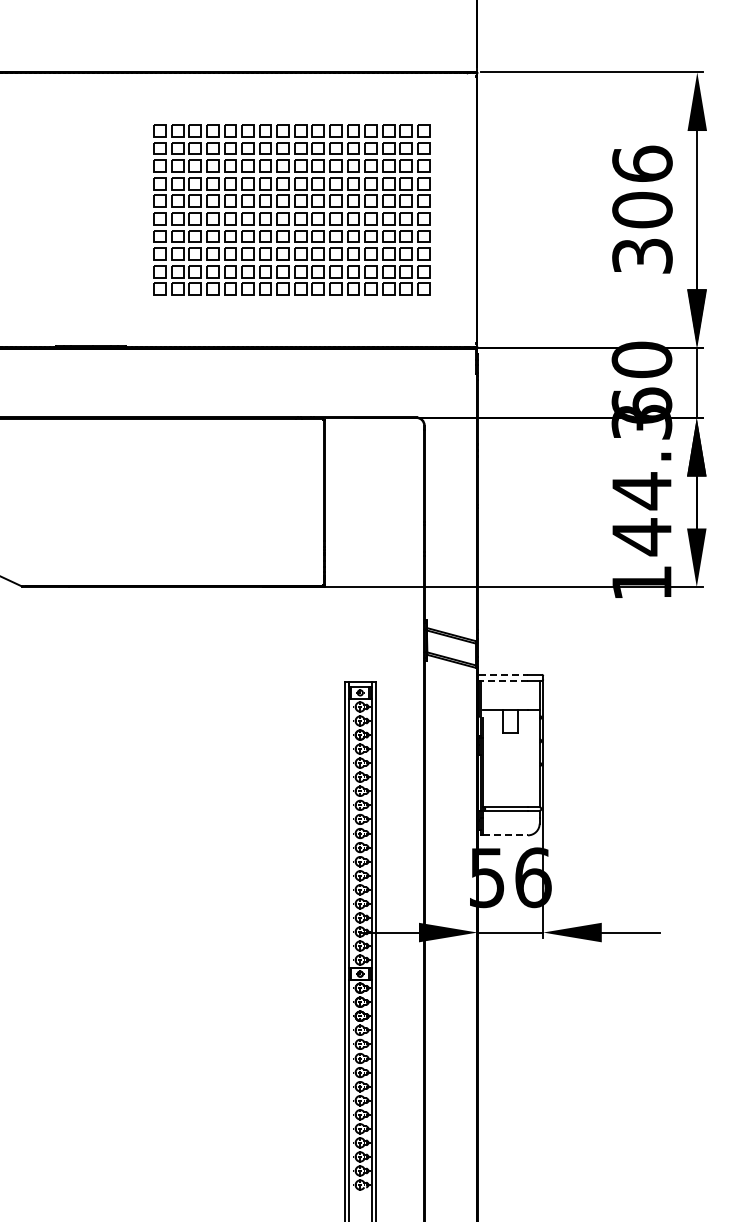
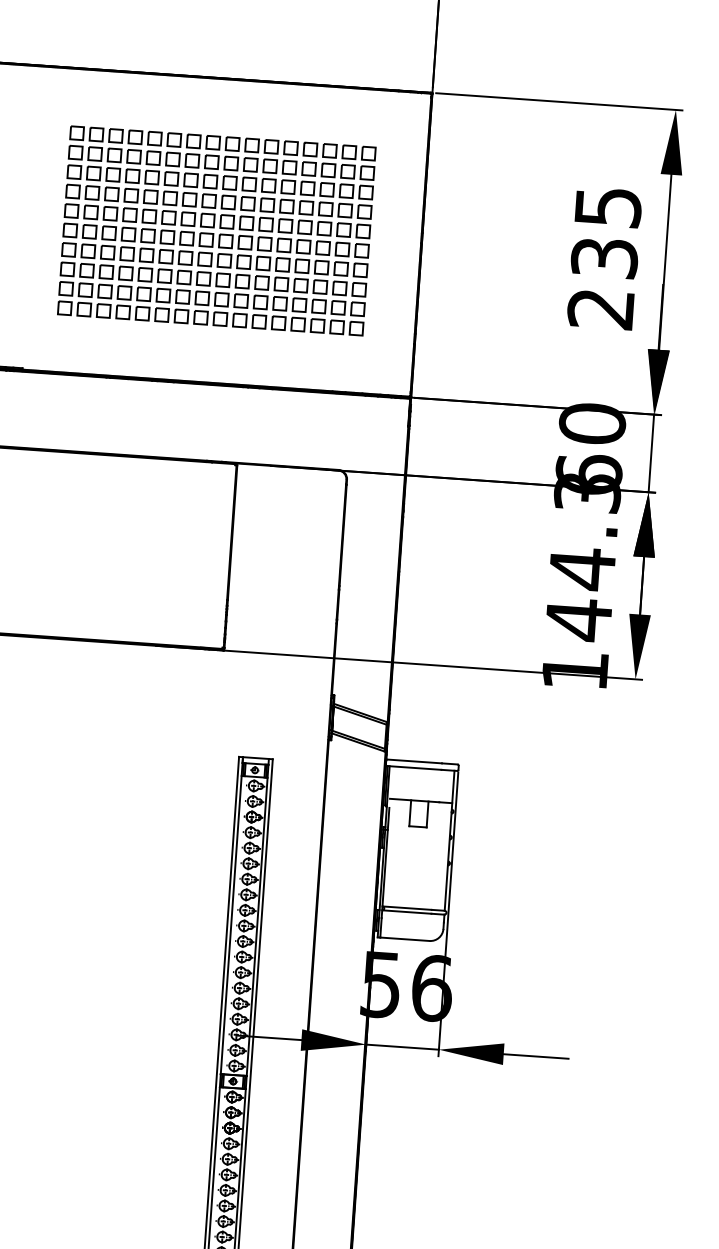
text: (642, 209) -> (604, 257), 306 -> 235
line: (503, 674) -> (414, 761), dashed -> solid
line: (503, 680) -> (414, 767), dashed -> solid
line: (506, 835) -> (405, 939), dashed -> solid

